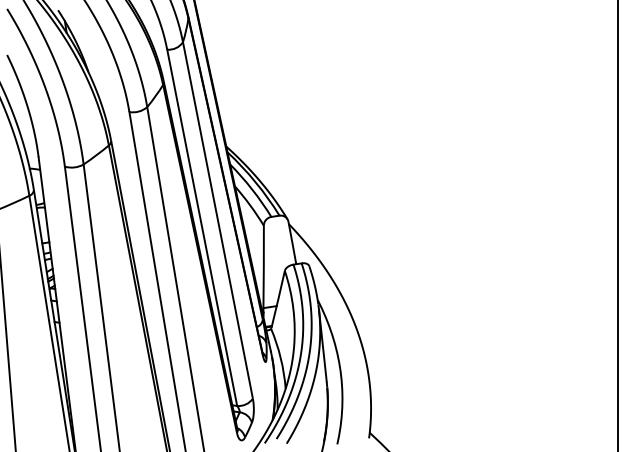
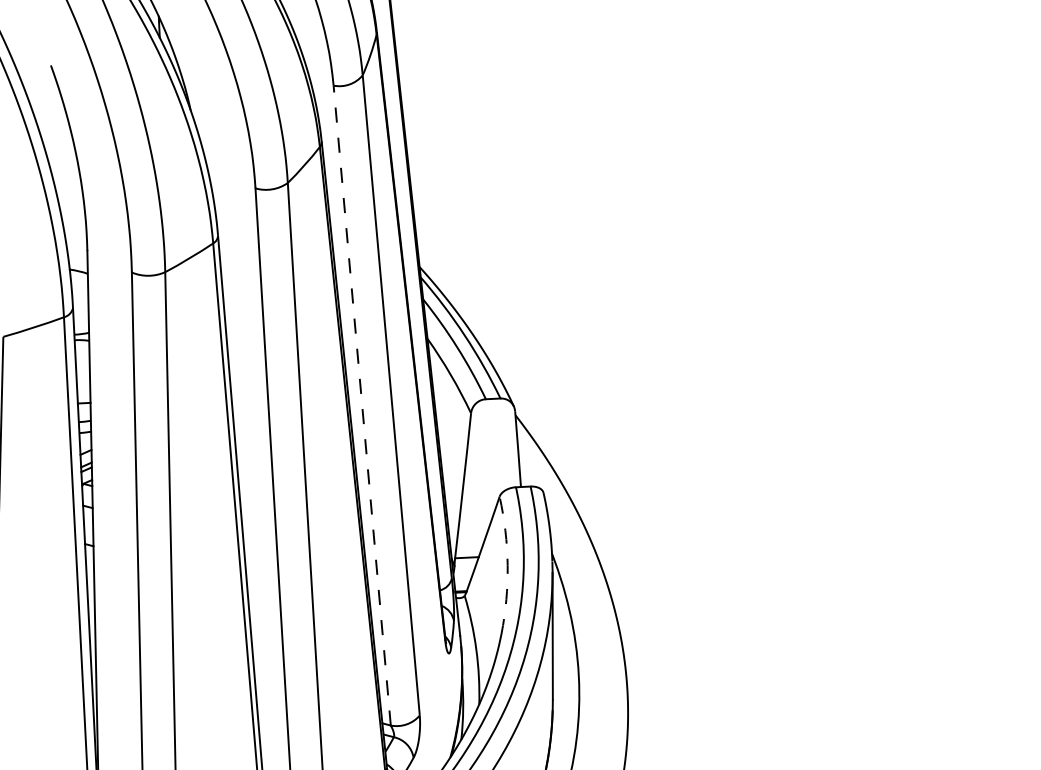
line: (202, 227) -> (362, 405), solid -> dashed
arc: (293, 308) -> (507, 564), solid -> dashed

